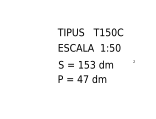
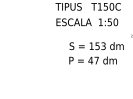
text: (85, 71) -> (96, 52), moved

